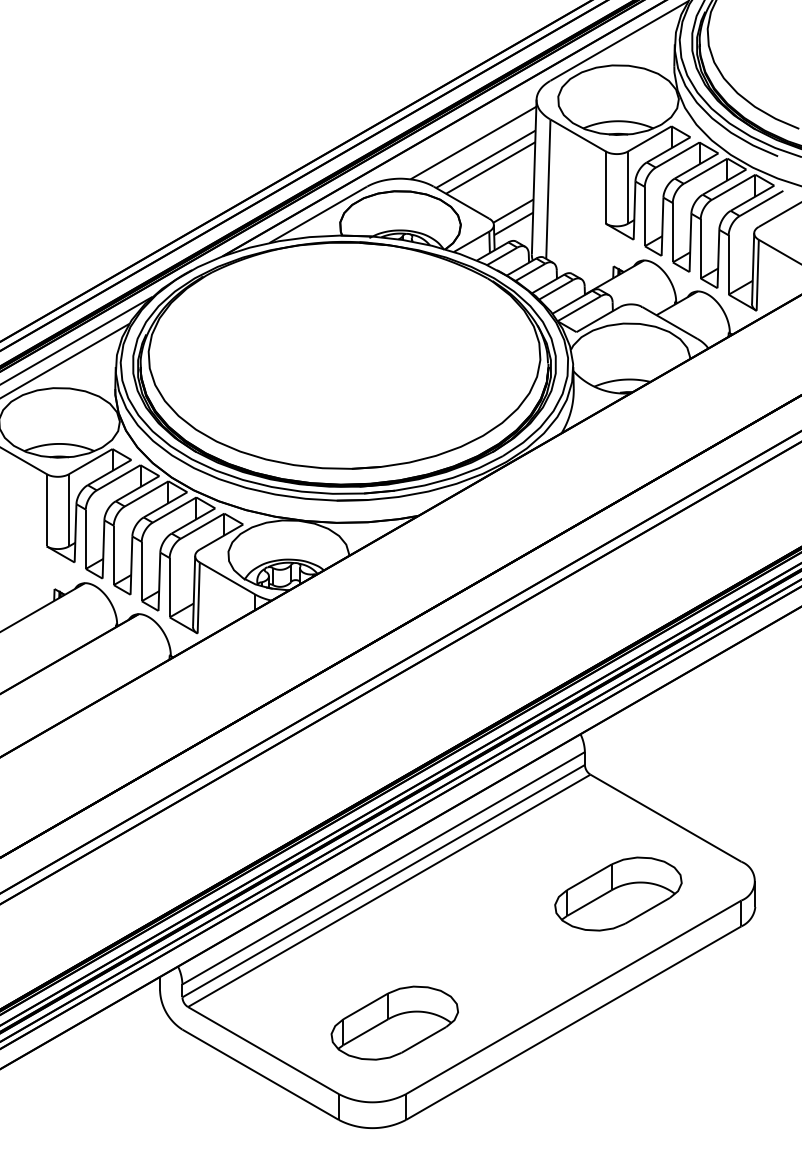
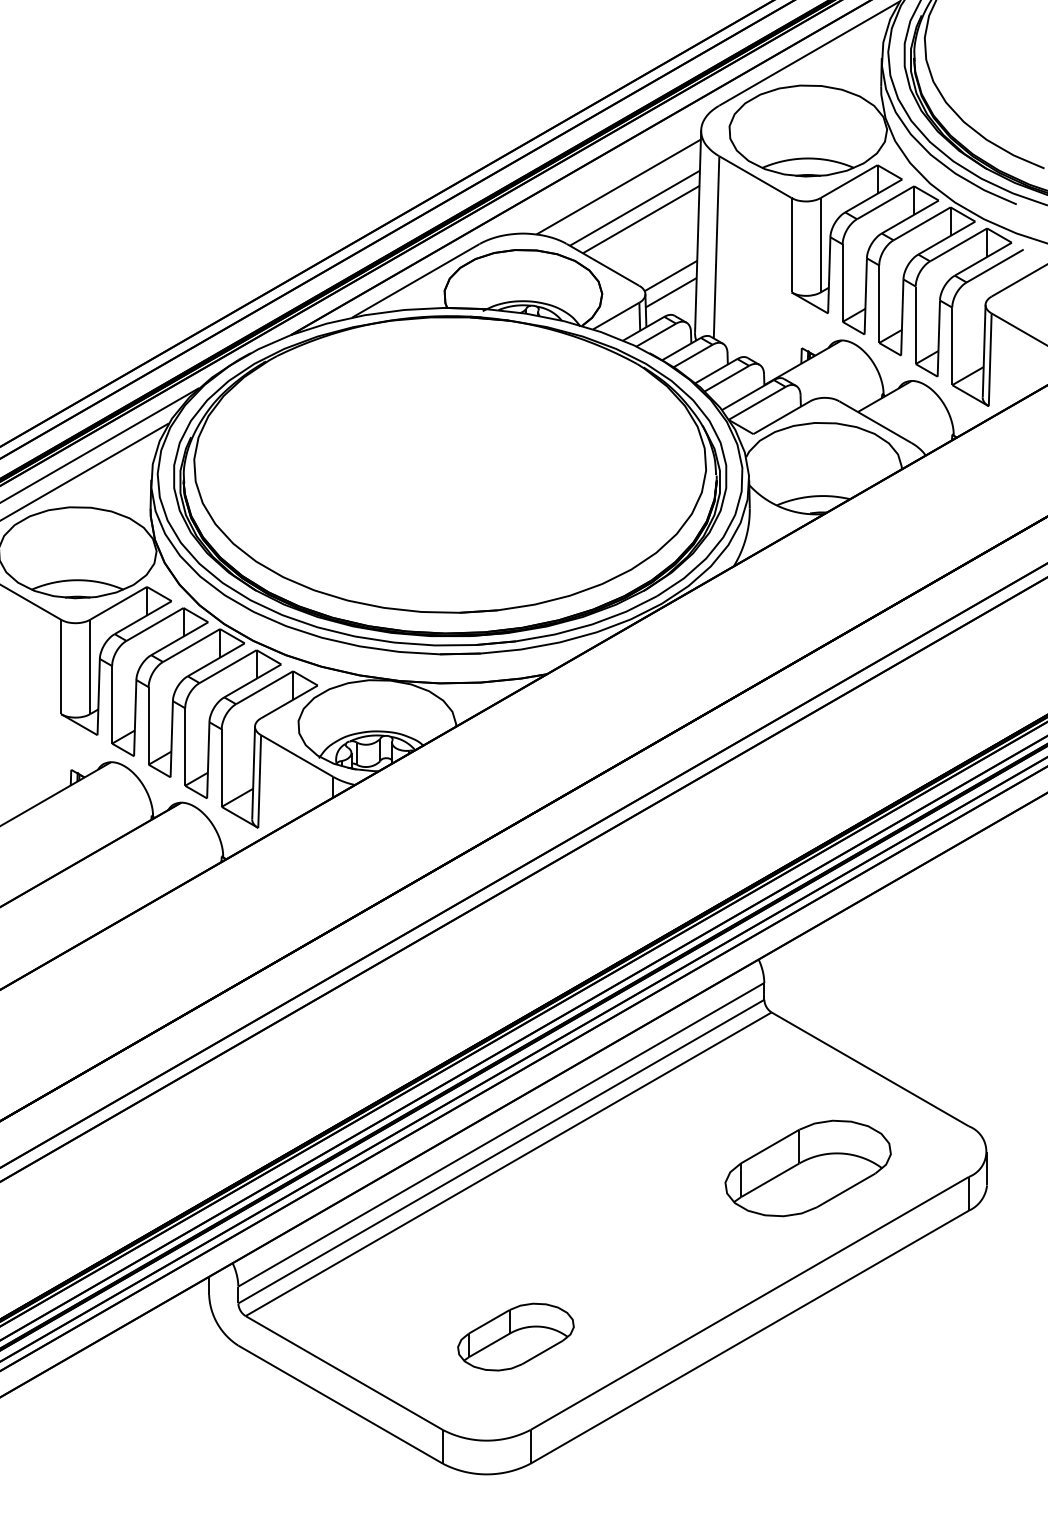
part: (394, 1022) -> (515, 1336), size x0.7

